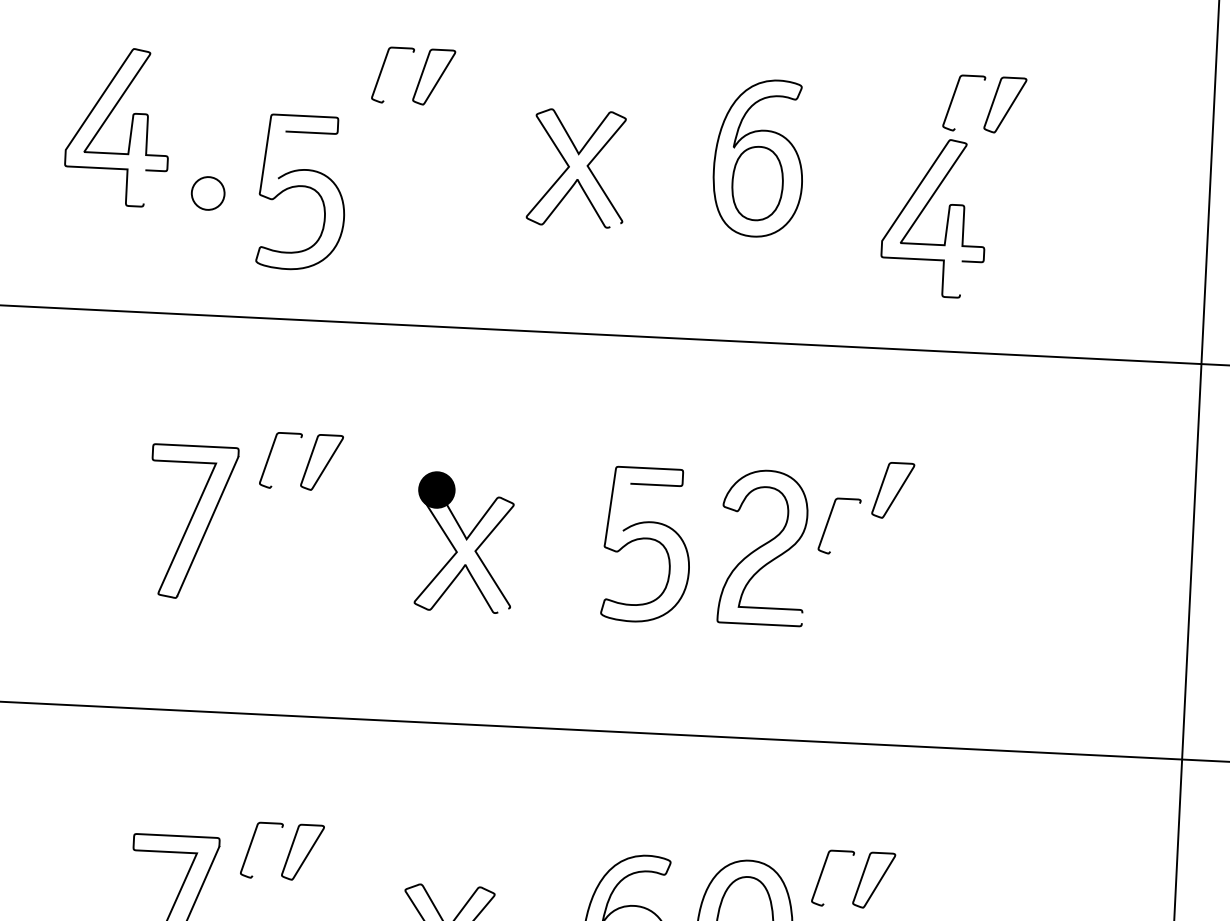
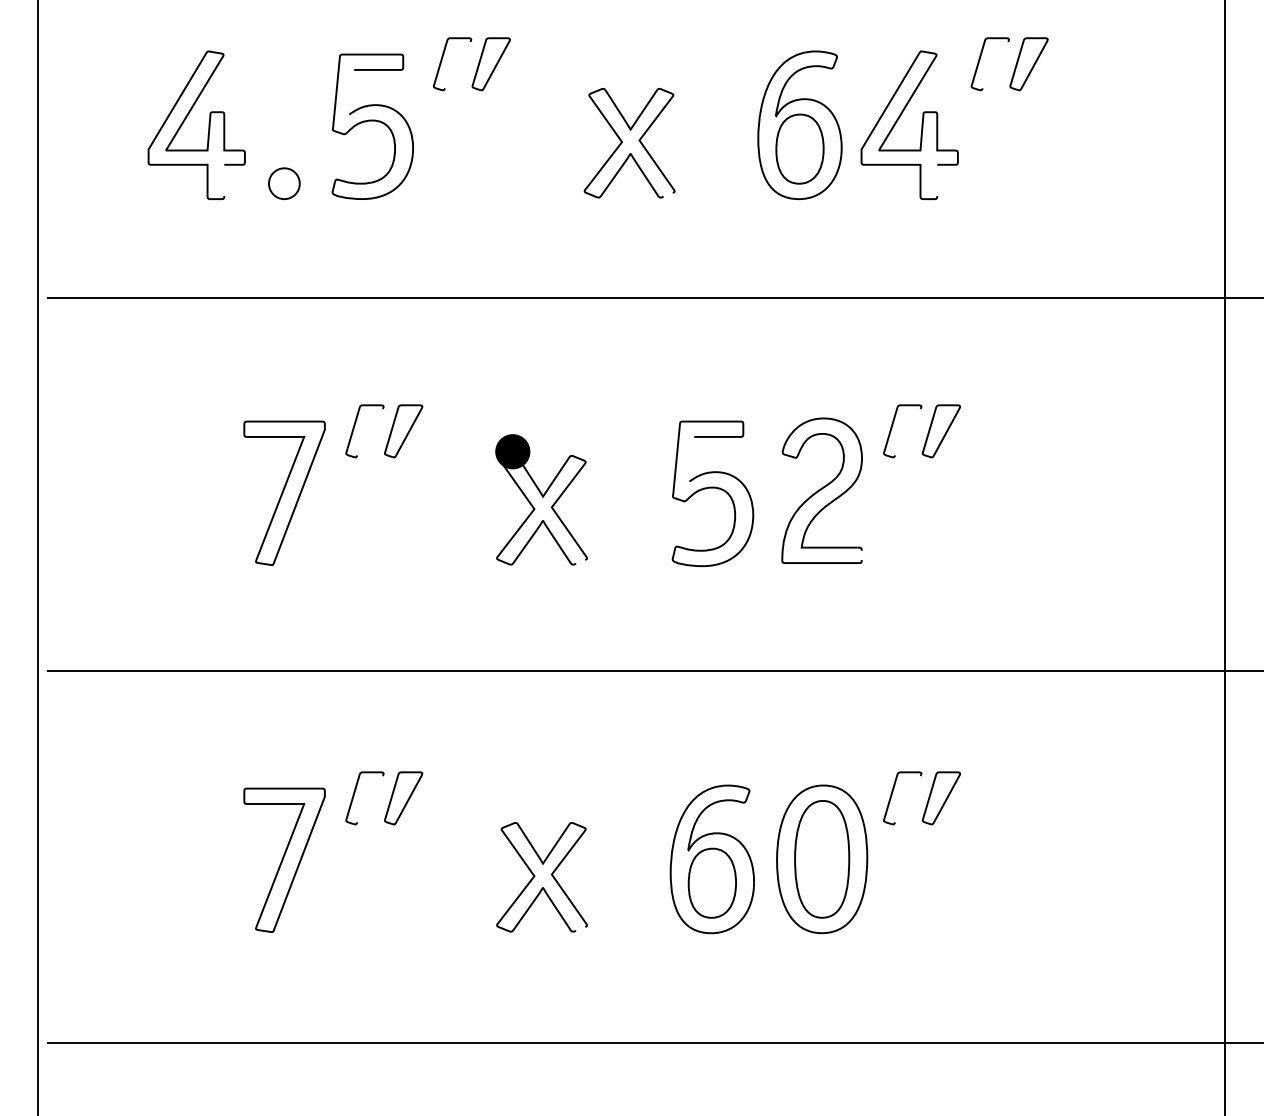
curve: (302, 187) -> (372, 121), moved
curve: (925, 209) -> (900, 117), moved
curve: (828, 522) -> (892, 428), moved

